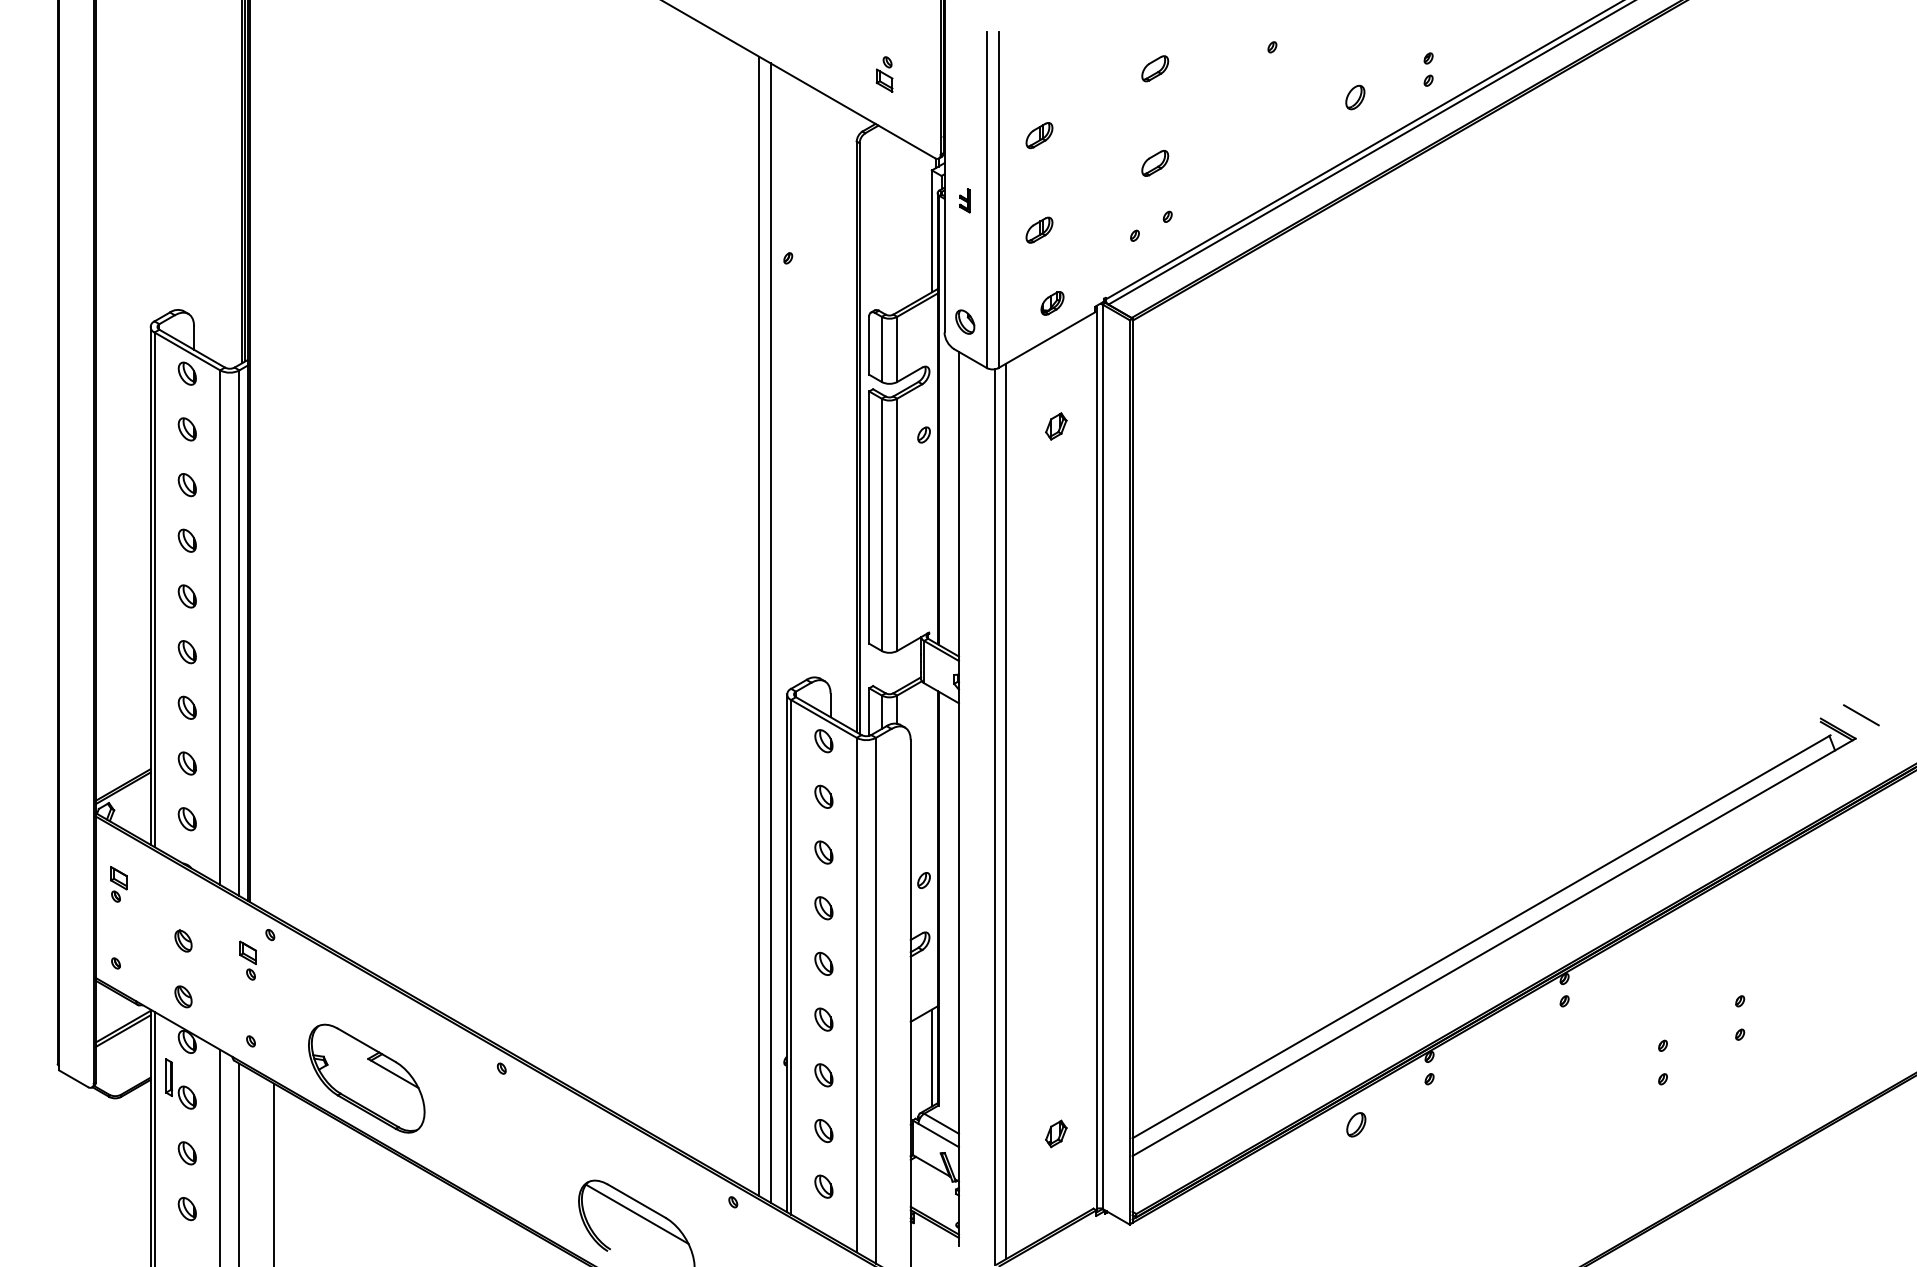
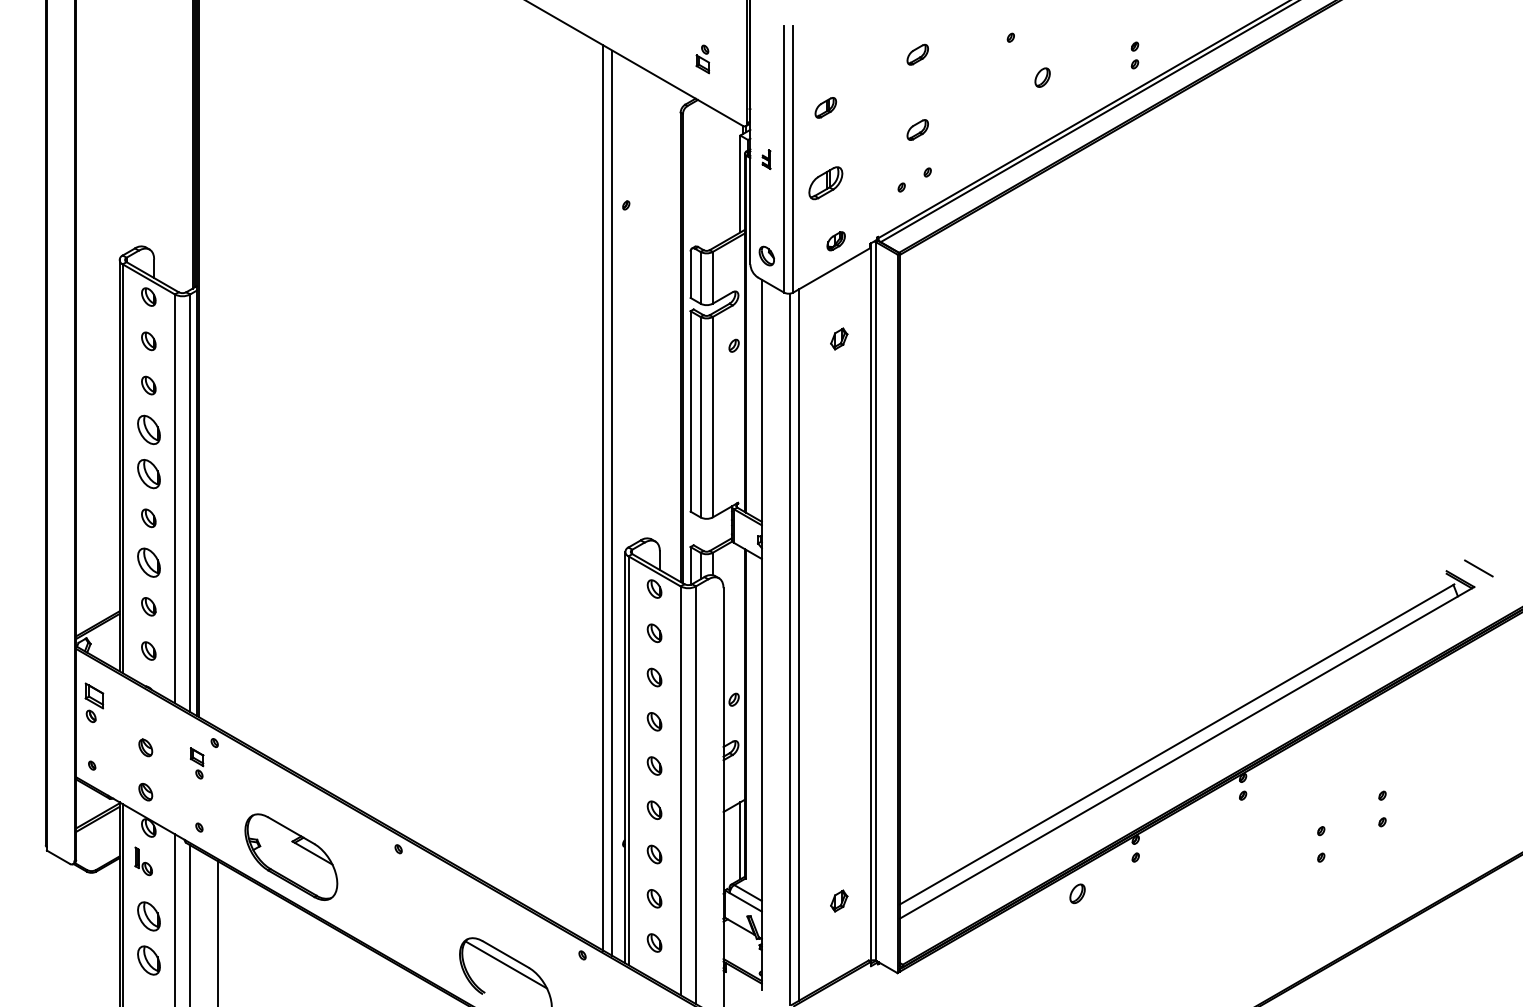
part: (1355, 97) -> (1042, 77), moved
part: (1039, 229) -> (825, 182), size x1.6
part: (186, 540) -> (148, 429), size x1.6
part: (186, 596) -> (148, 474), size x1.6
part: (186, 707) -> (148, 562), size x1.6
part: (118, 884) -> (94, 702), size x1.4
part: (180, 1083) -> (143, 861), size x0.7
part: (186, 1153) -> (148, 916), size x1.6
part: (186, 1209) -> (148, 961), size x1.6

